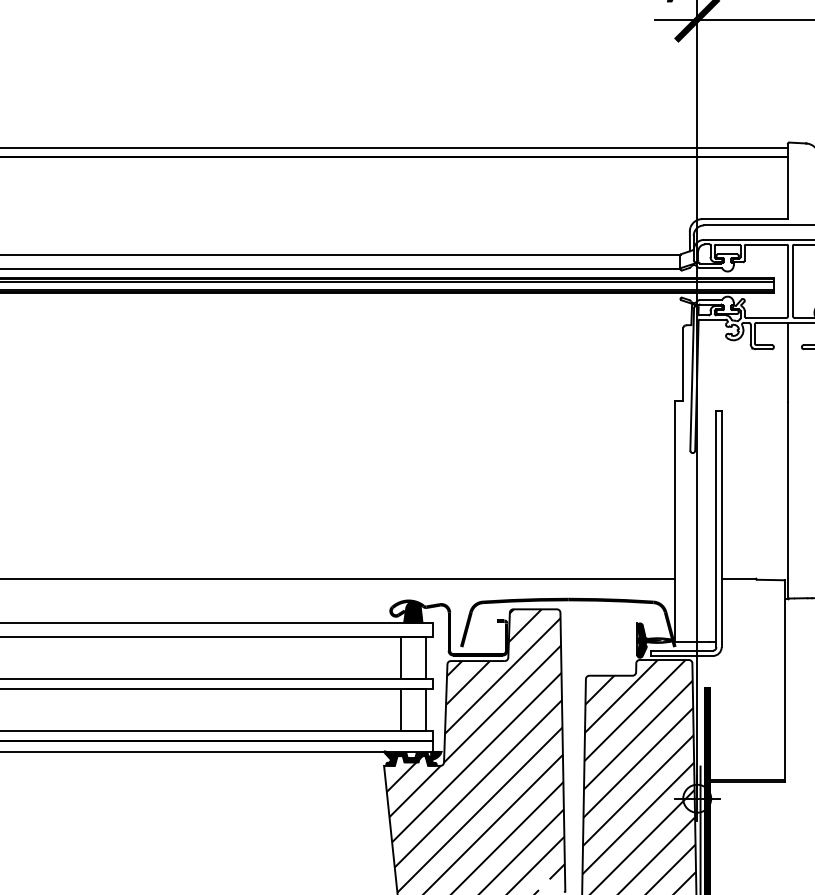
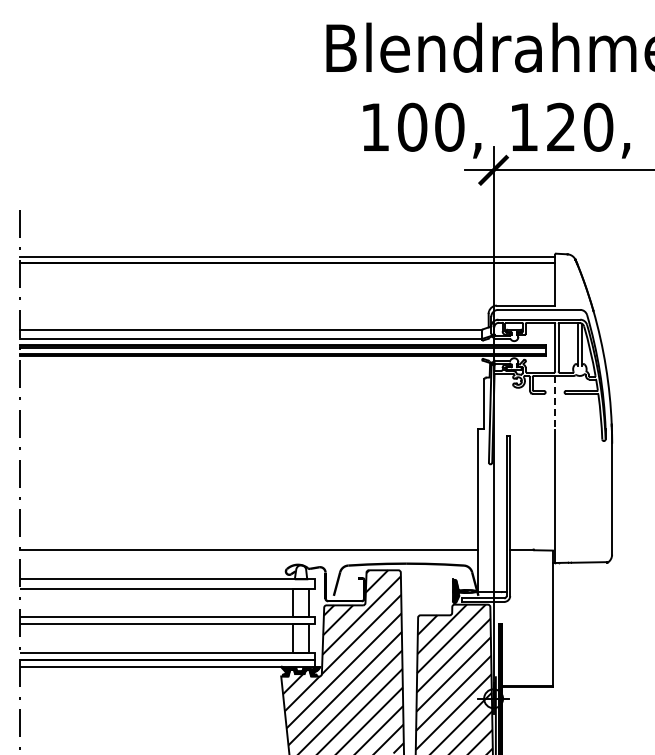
line: (788, 361) -> (555, 402), solid -> dashed
hatch: (412, 612) -> (300, 572), removed

